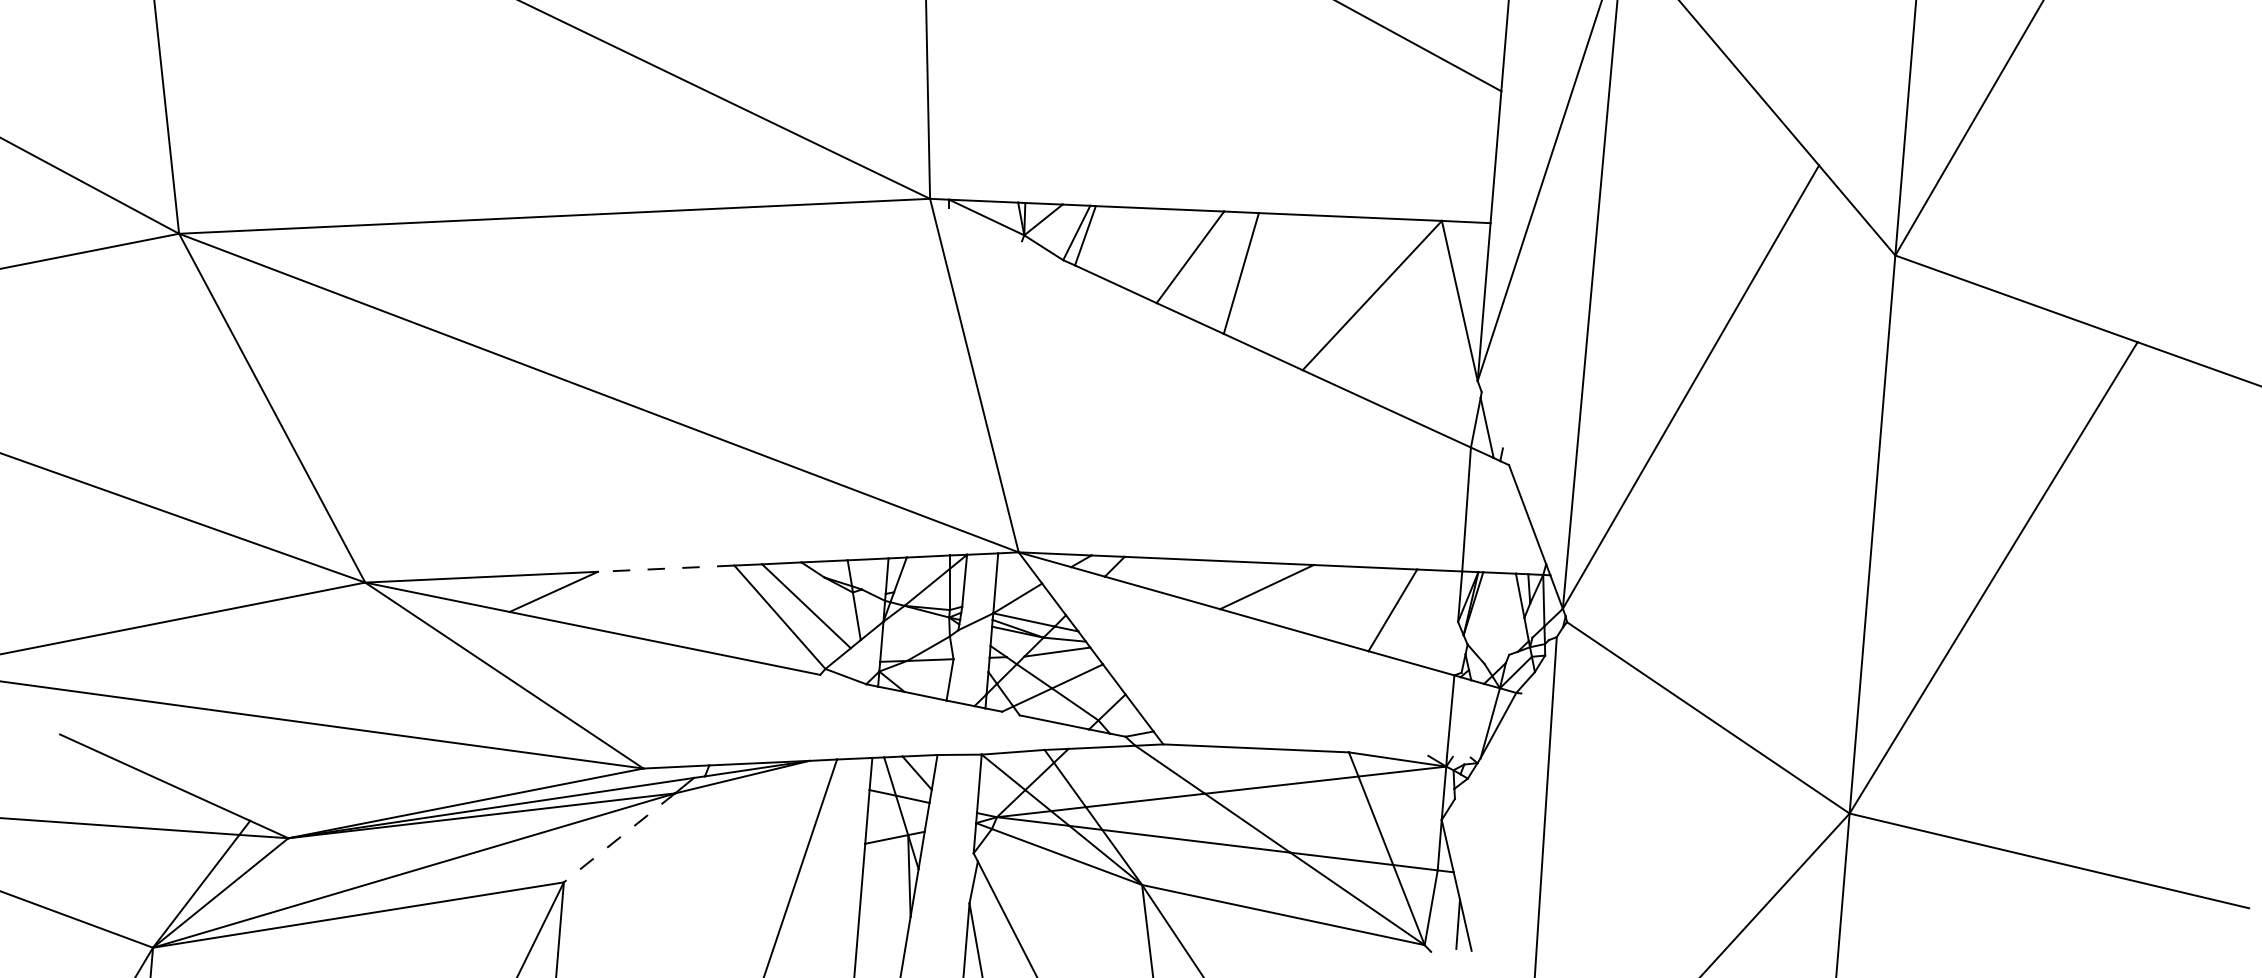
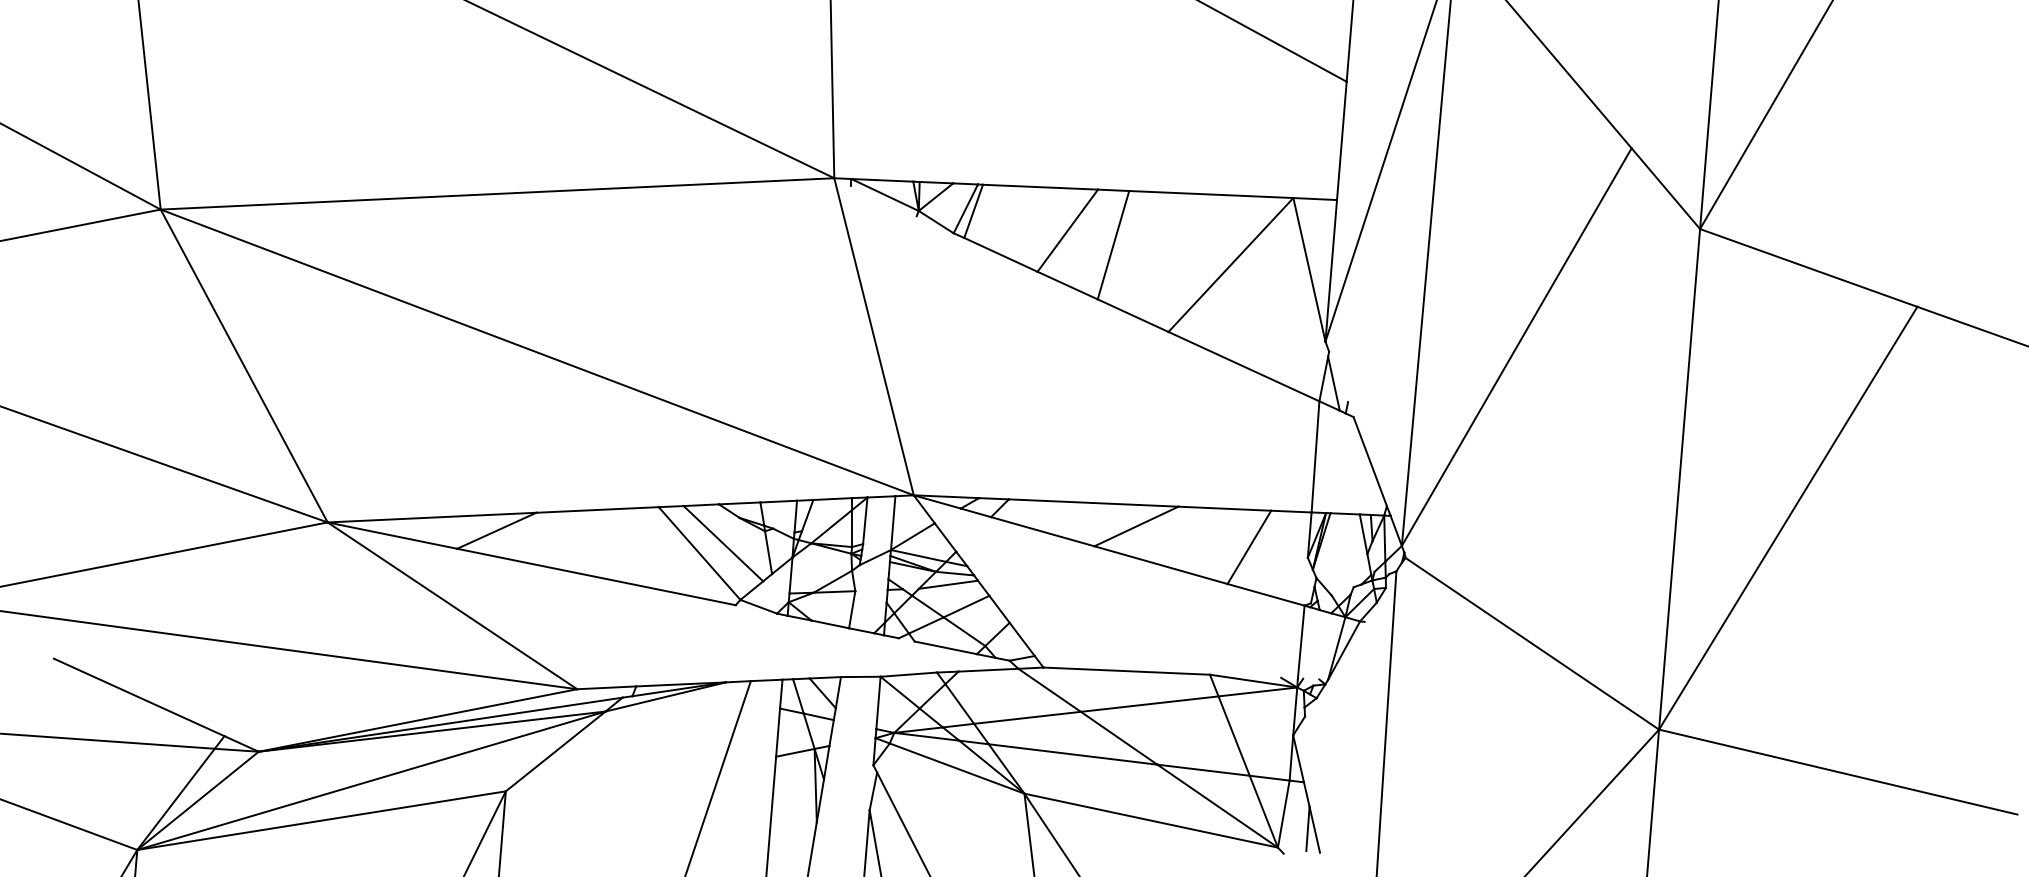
line: (666, 568) -> (597, 509), dashed -> solid
line: (619, 837) -> (555, 751), dashed -> solid

